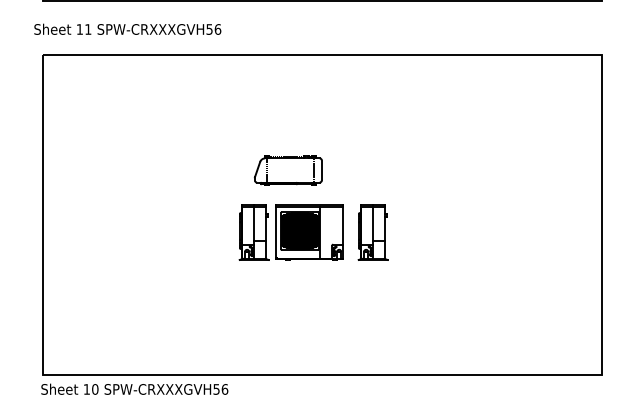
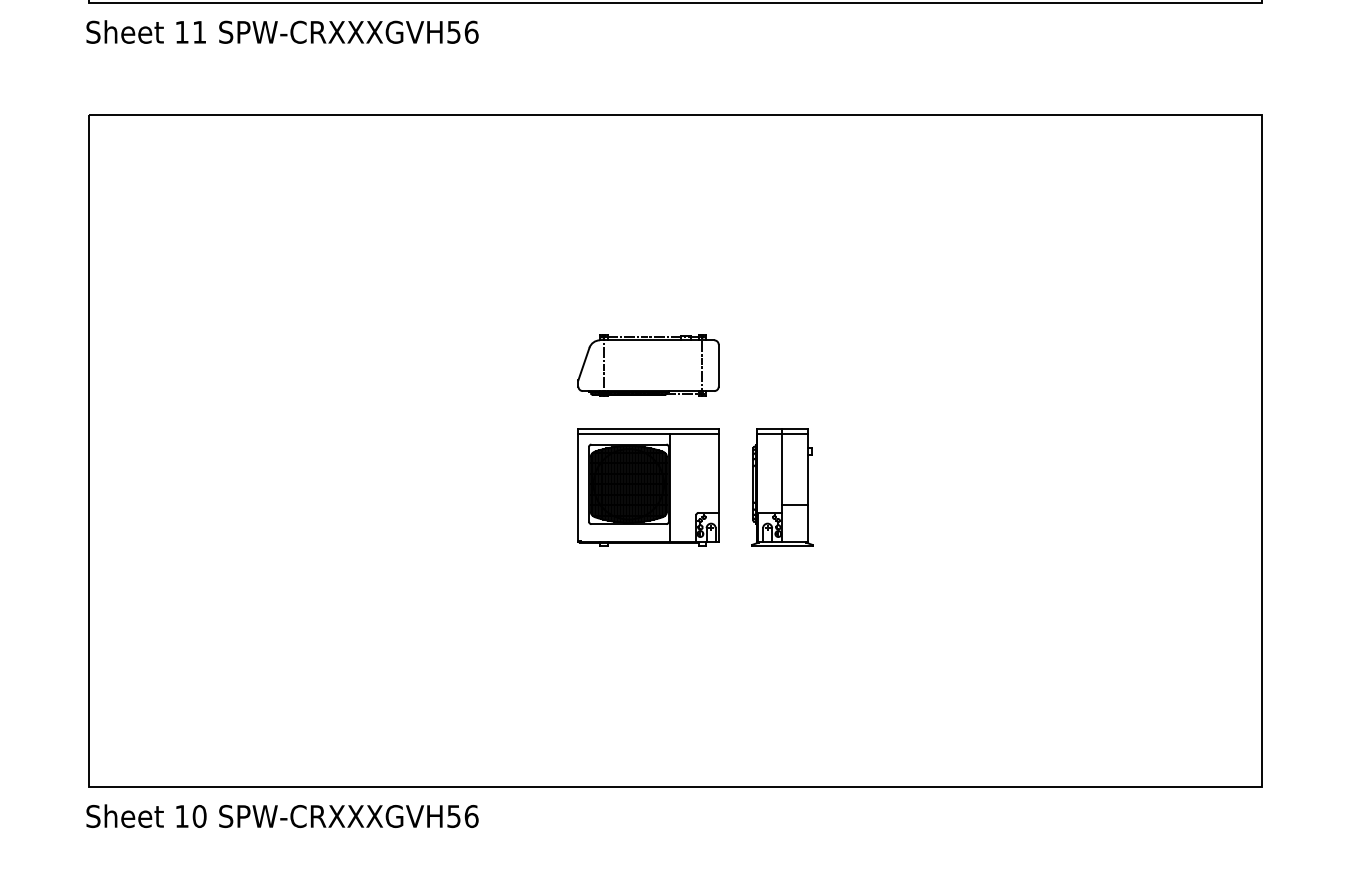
text: (127, 28) -> (281, 30), moved
part: (287, 170) -> (646, 365), moved
part: (253, 232) -> (531, 487), removed

